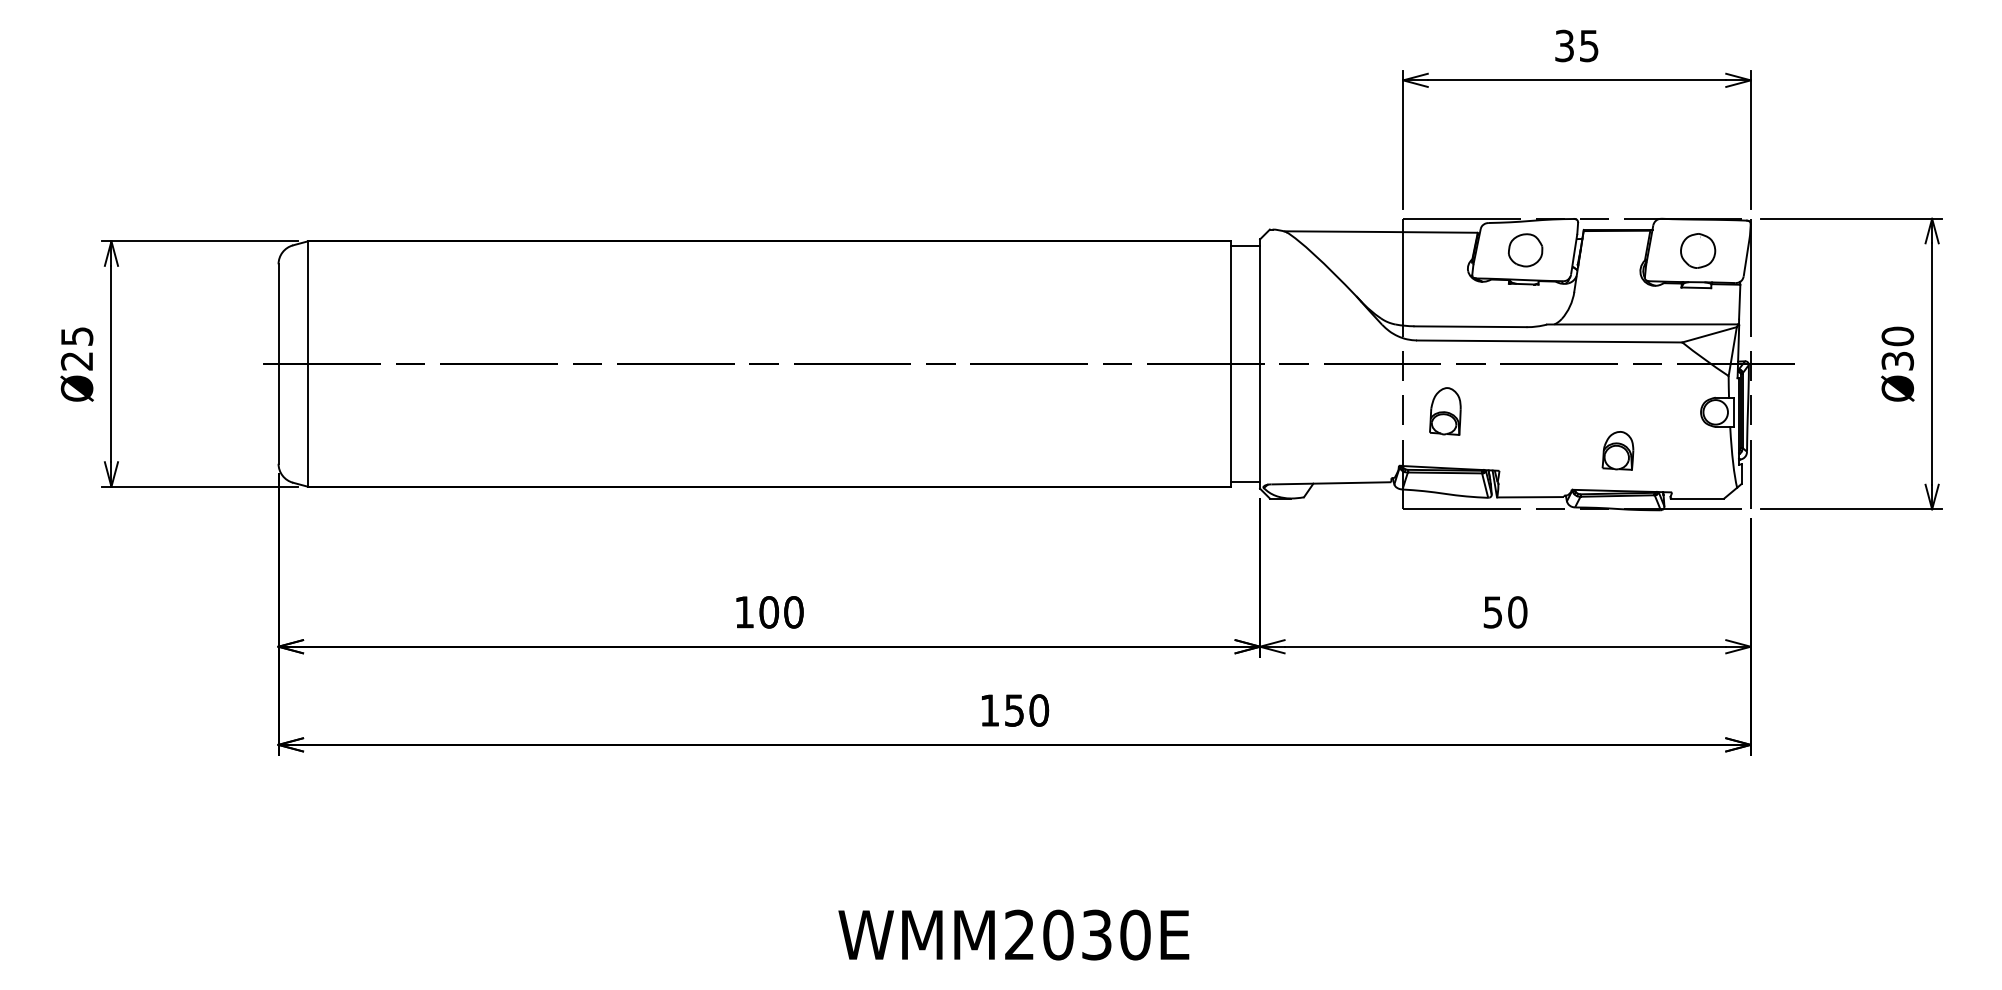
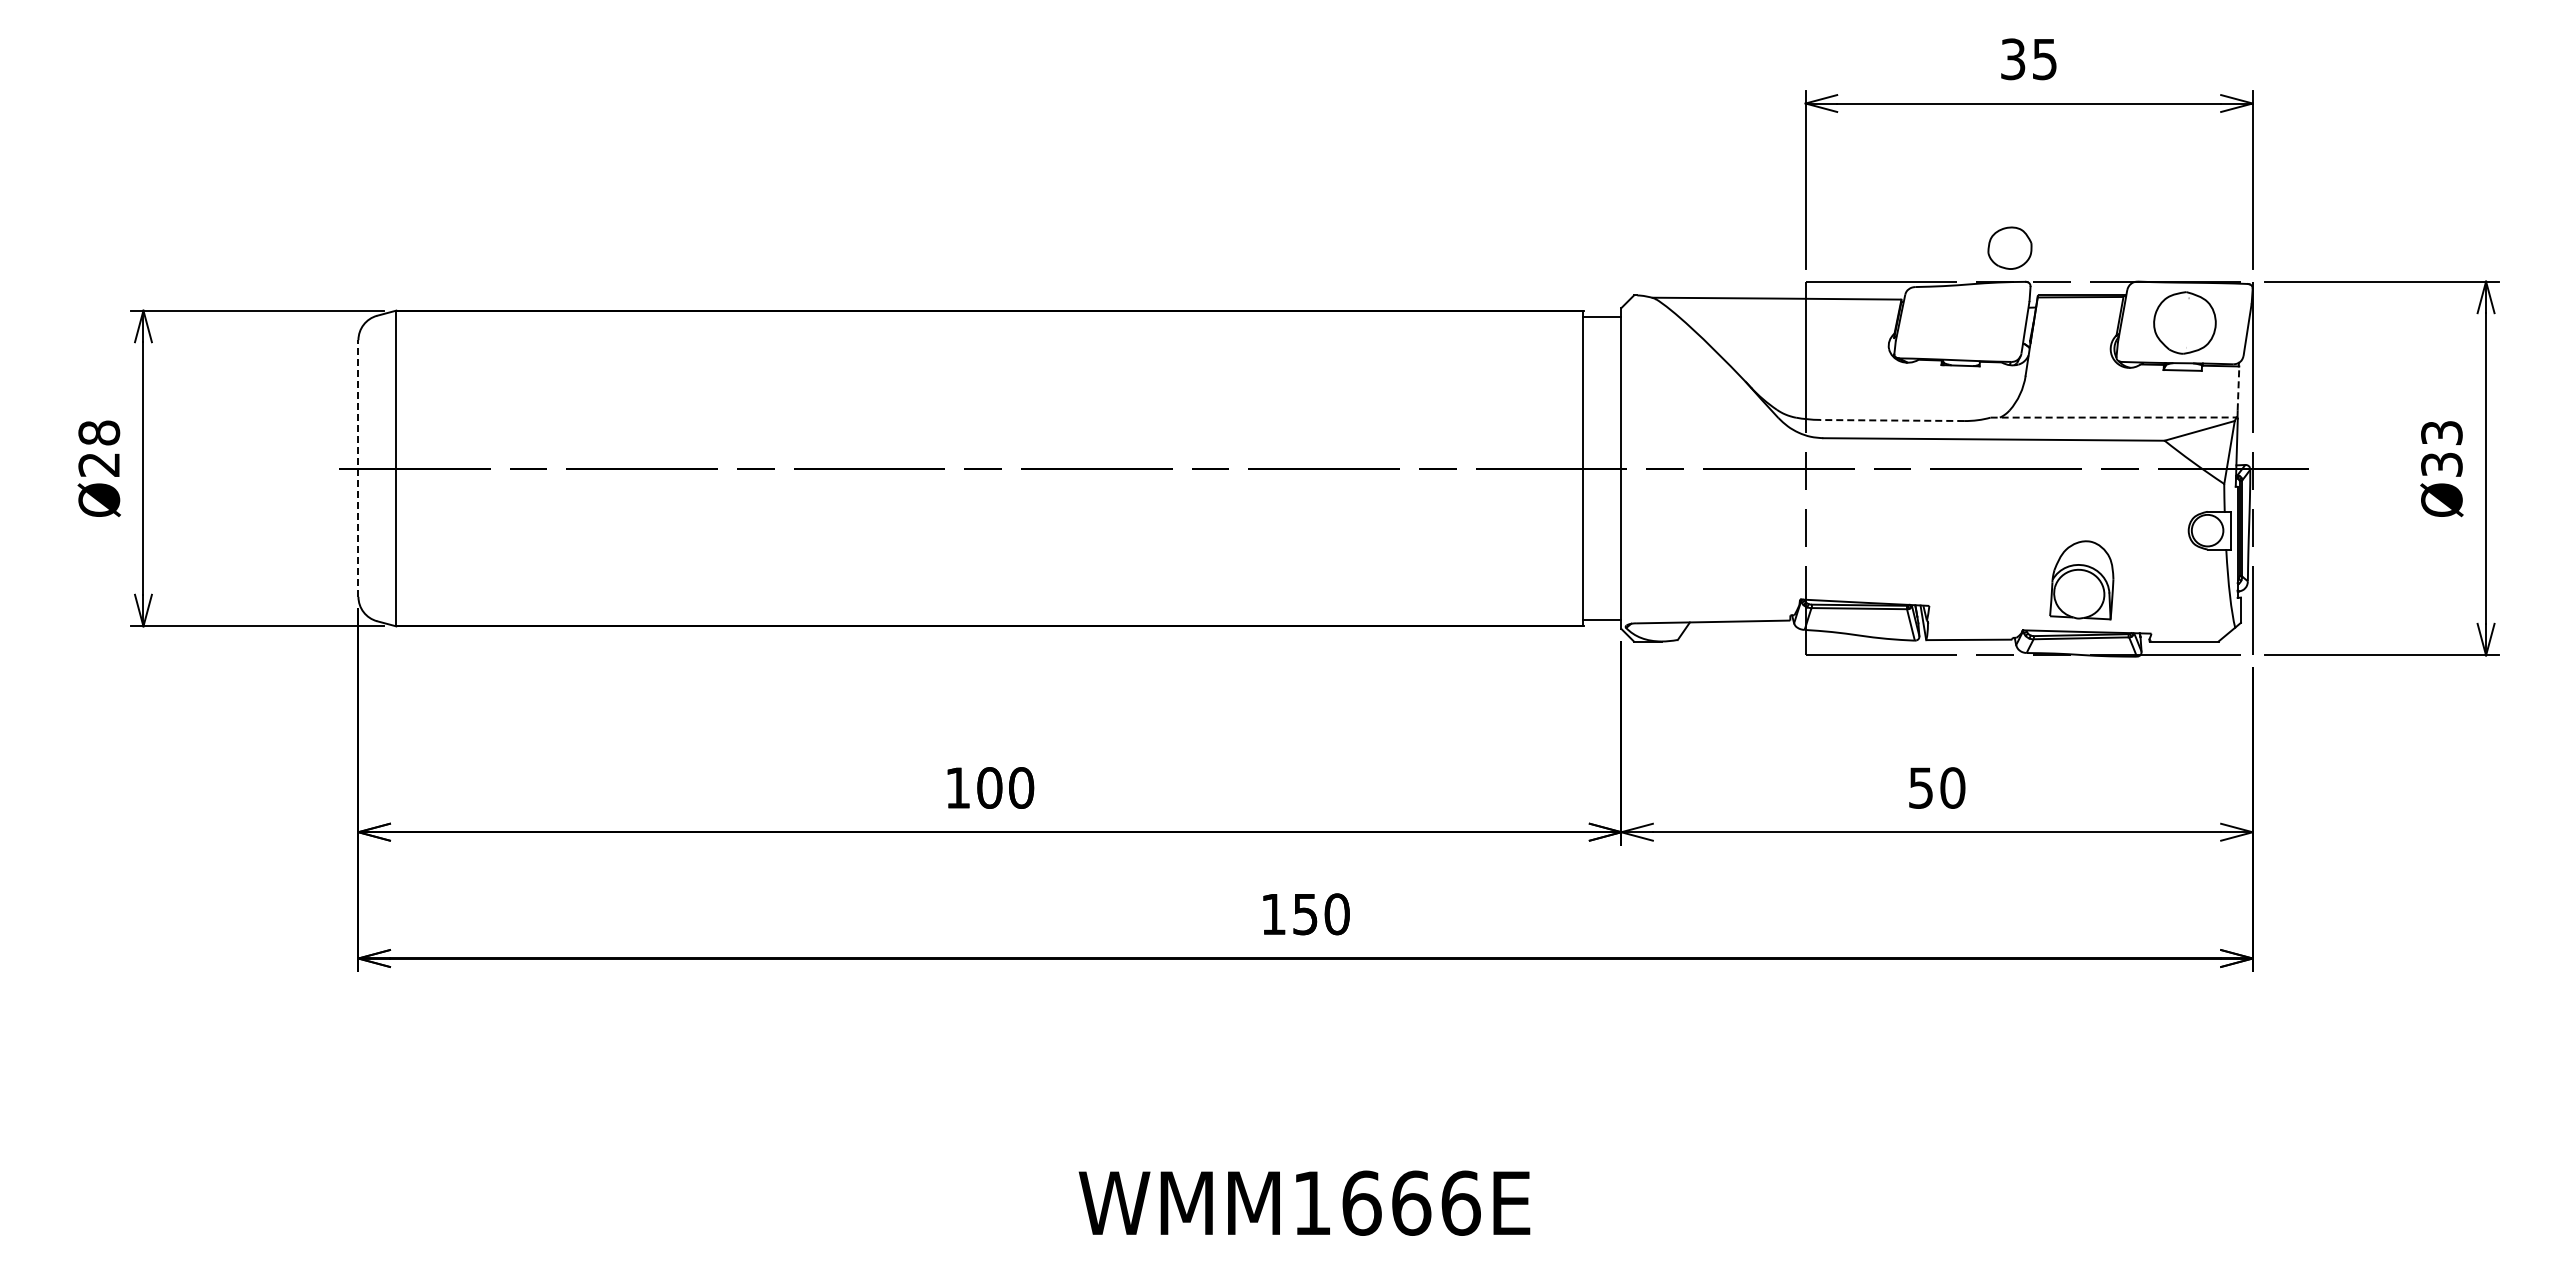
part: (1525, 249) -> (2009, 247), moved
part: (1697, 250) -> (2184, 322), size x1.4
line: (1739, 301) -> (2238, 388), solid -> dashed
line: (1642, 324) -> (2113, 417), solid -> dashed
line: (1470, 326) -> (1891, 420), solid -> dashed
text: (77, 336) -> (99, 432), Ø25 -> Ø28
text: (1897, 336) -> (2441, 432), Ø30 -> Ø33
line: (278, 364) -> (358, 468), solid -> dashed
part: (1445, 411) -> (1859, 529), removed
part: (1617, 450) -> (2081, 579), size x1.6
text: (1077, 934) -> (1386, 1202), WMM2030E -> WMM1666E

